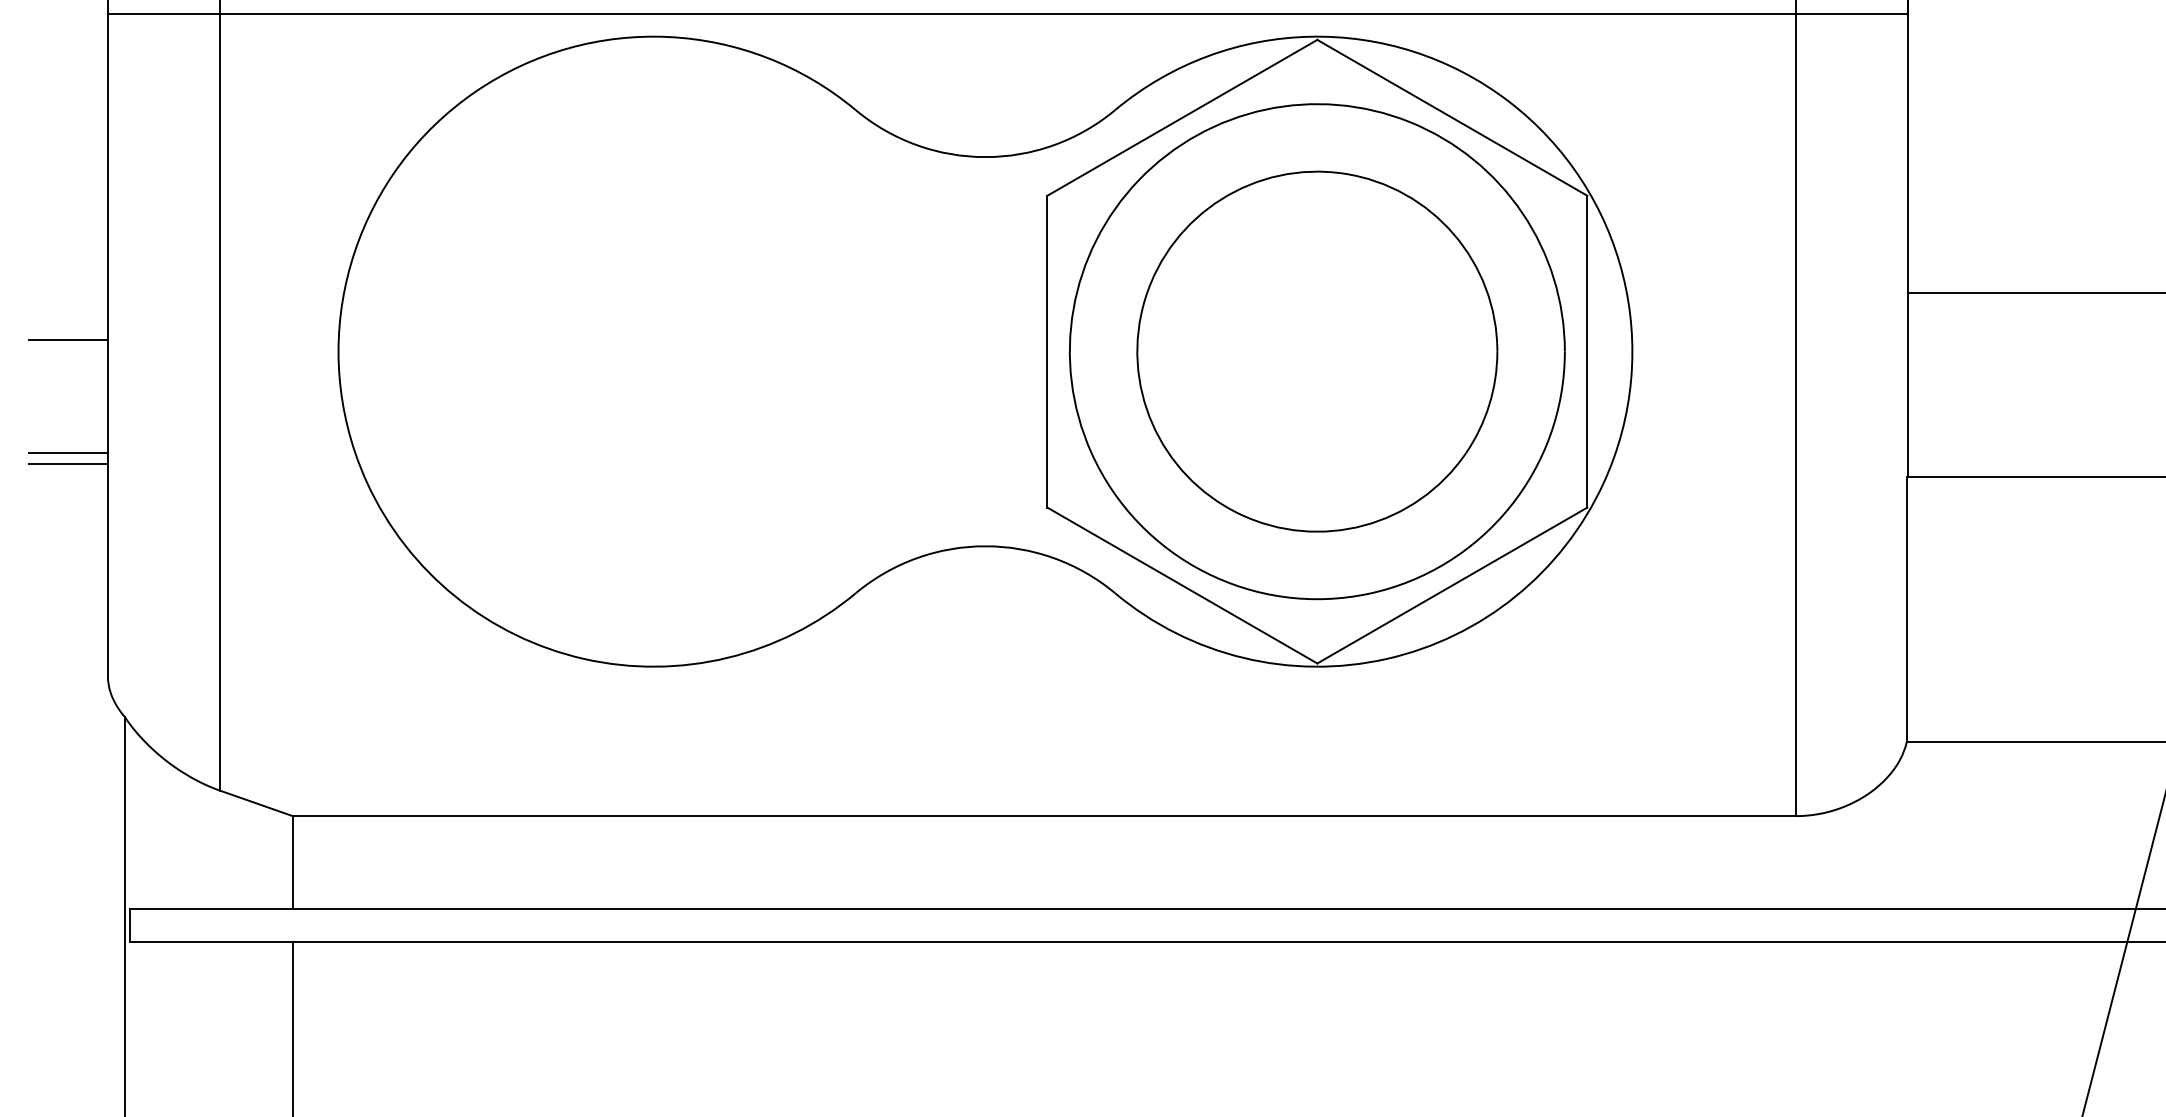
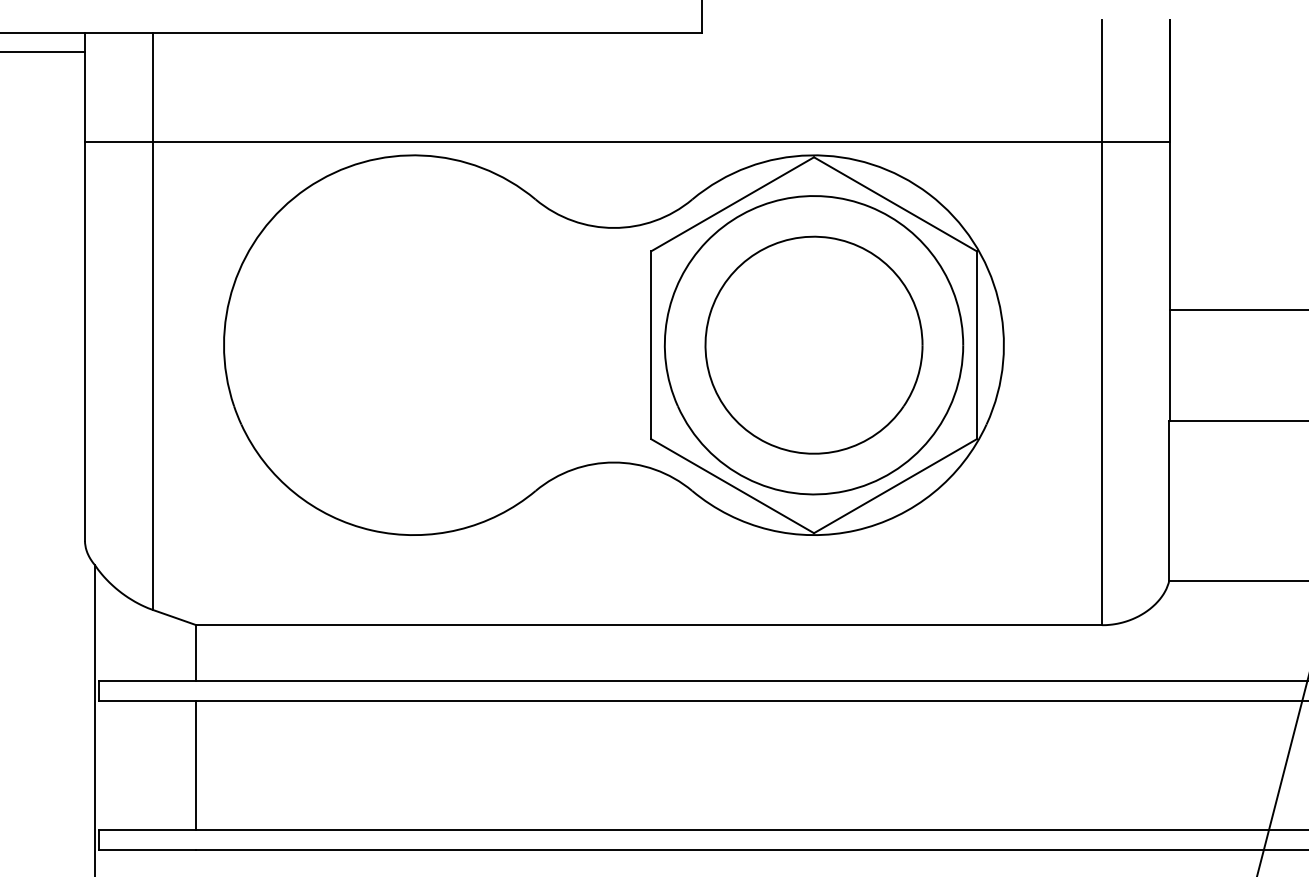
line: (68, 340) -> (61, 338), removed
line: (68, 453) -> (61, 406), removed
line: (68, 464) -> (61, 413), removed

